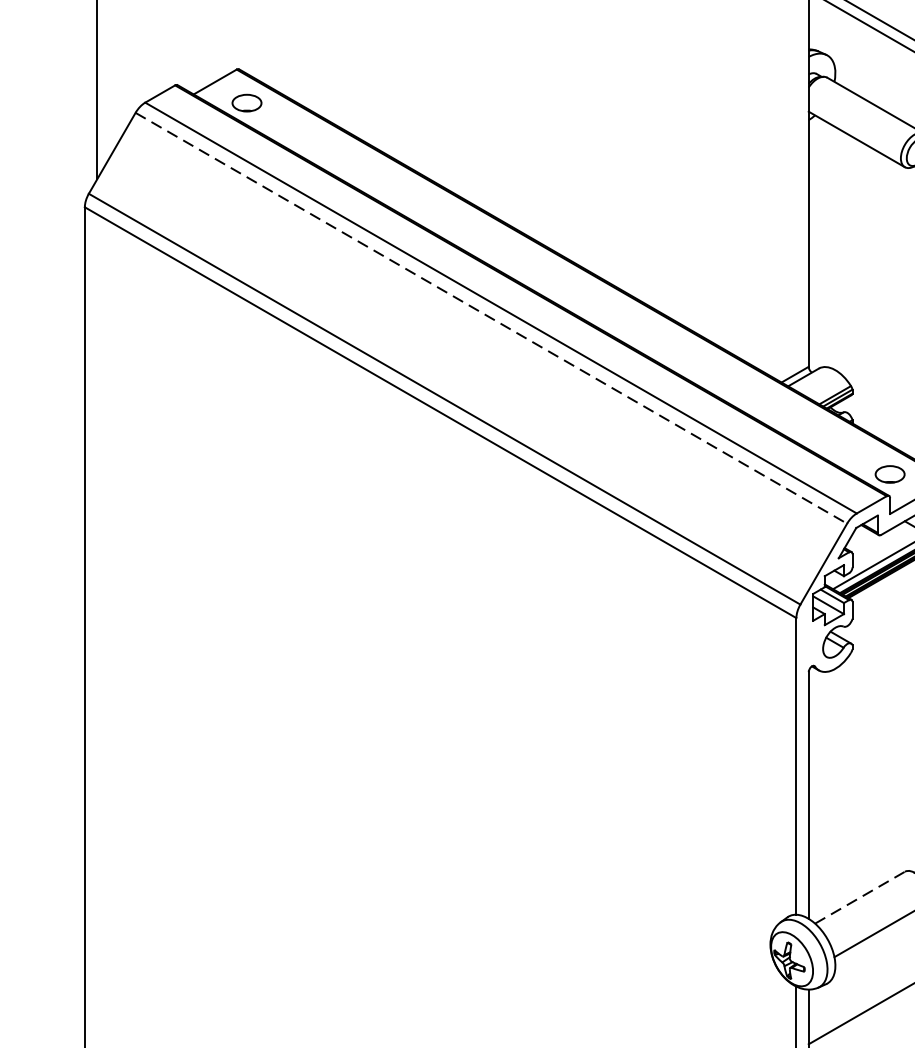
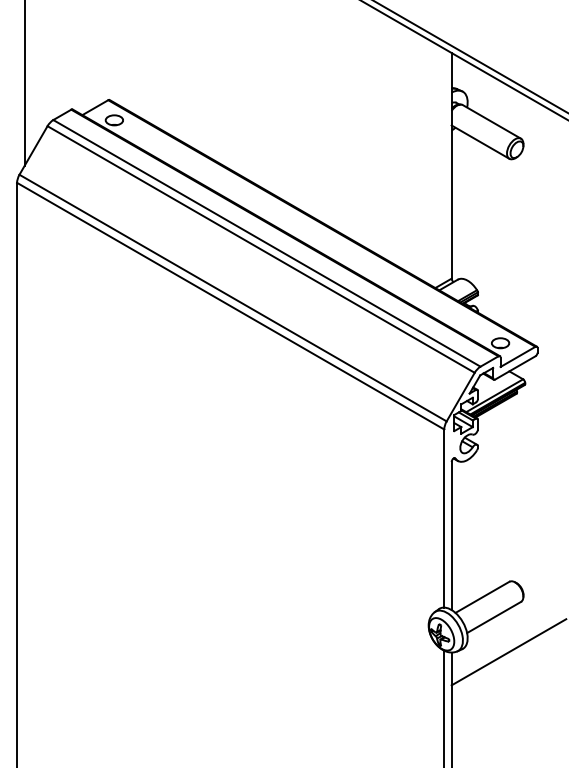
line: (491, 318) -> (261, 249), dashed -> solid
line: (860, 897) -> (482, 597), dashed -> solid

